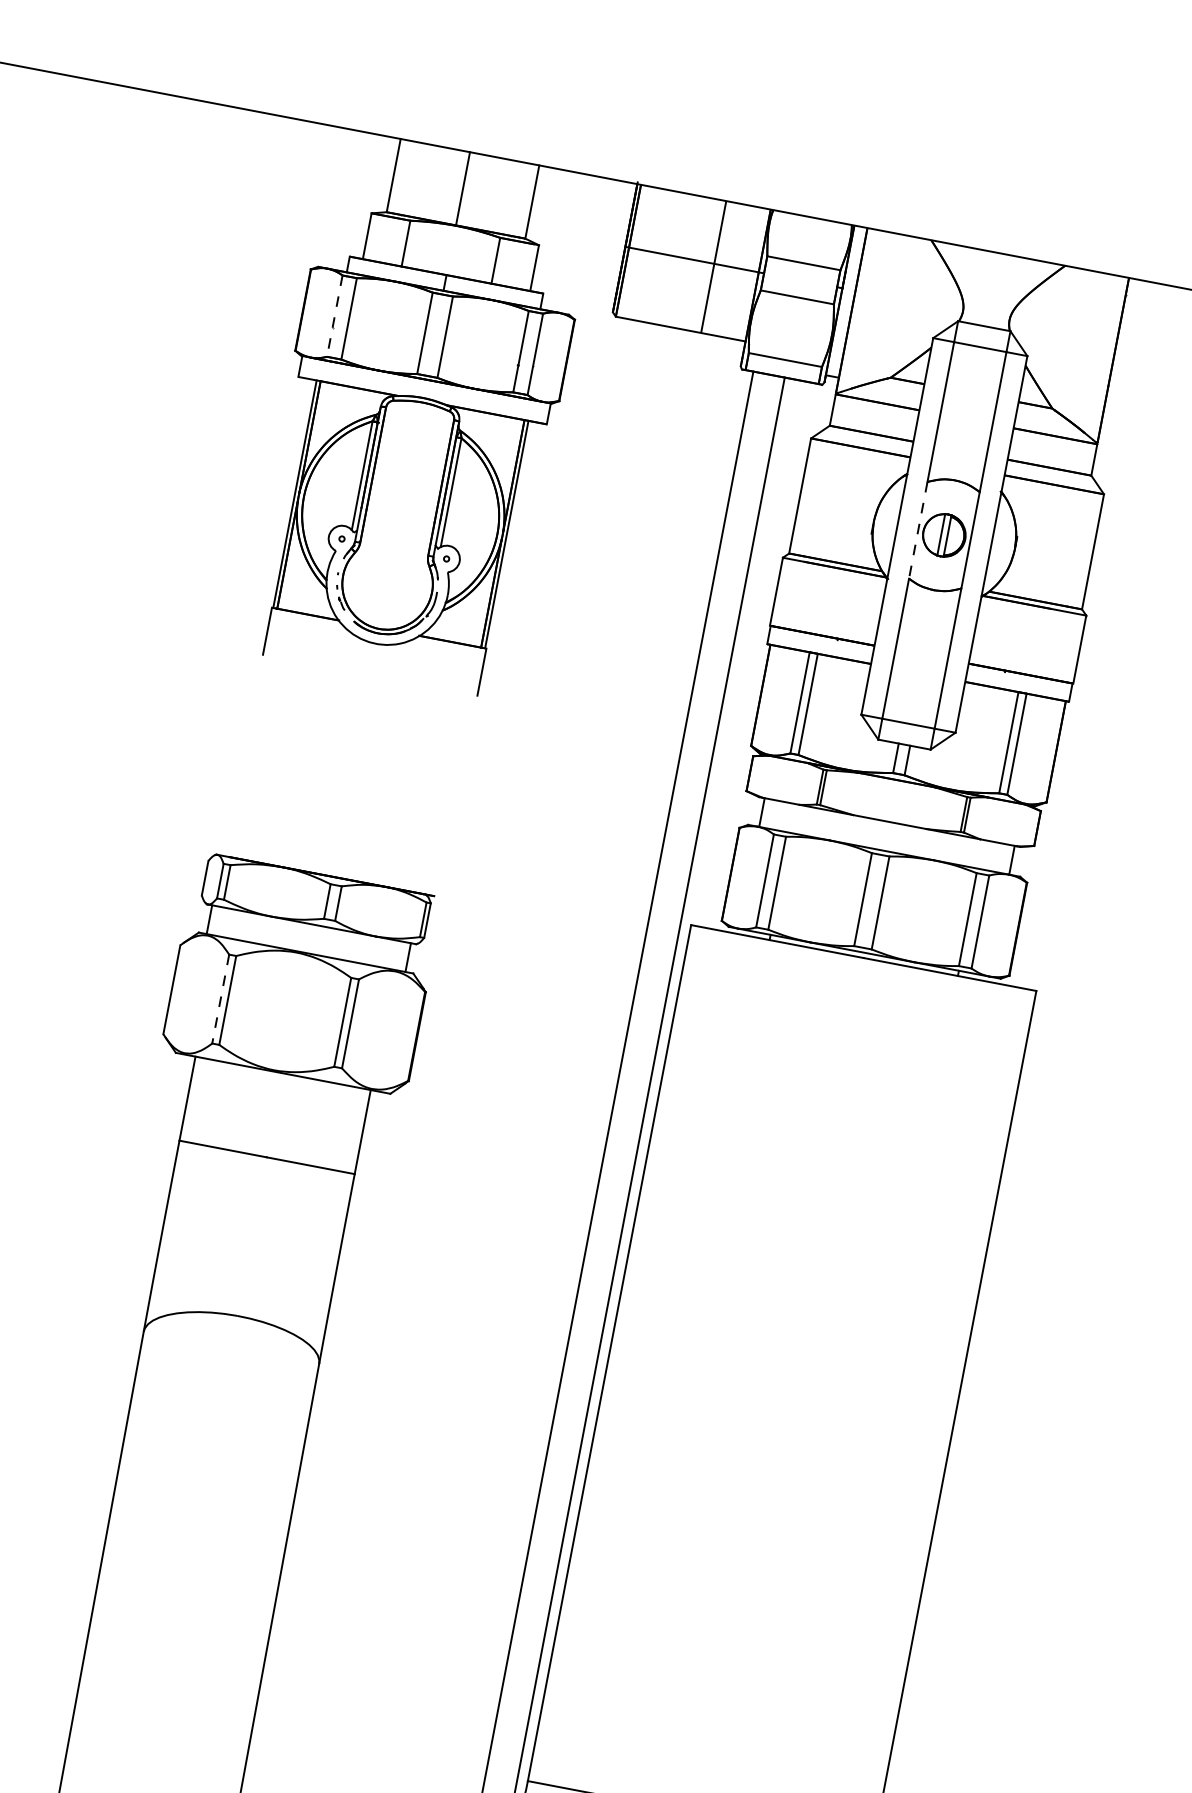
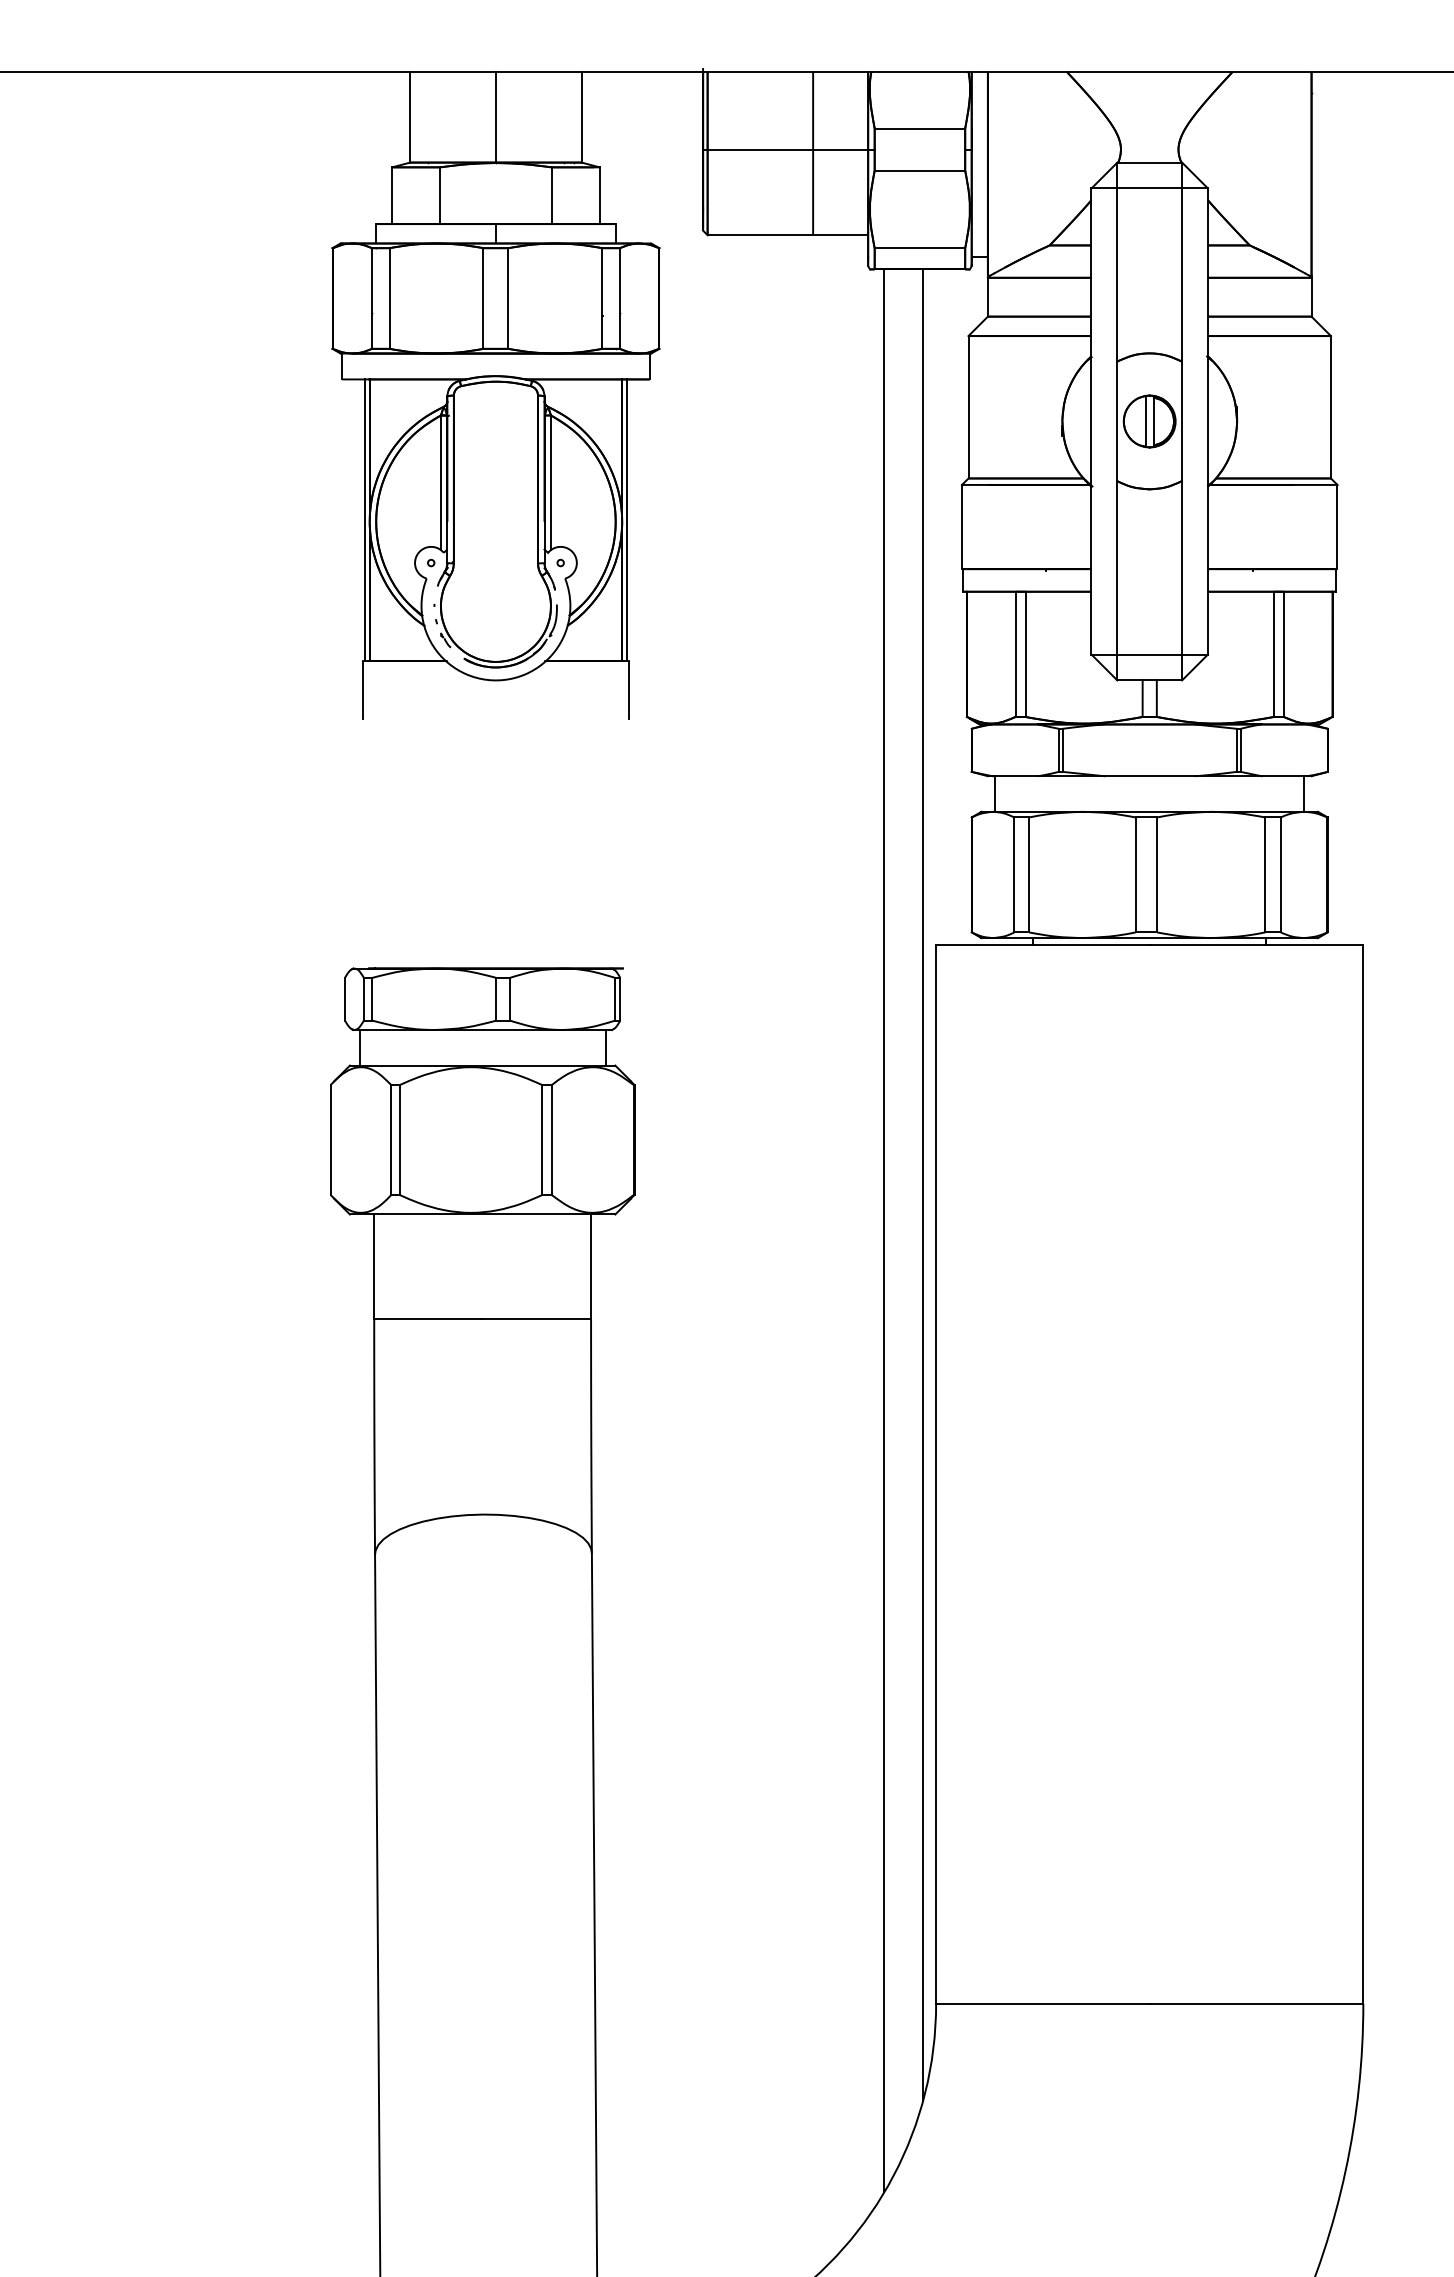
line: (334, 316) -> (371, 299), dashed -> solid
line: (918, 530) -> (1117, 421), dashed -> solid
line: (220, 999) -> (391, 1140), dashed -> solid

